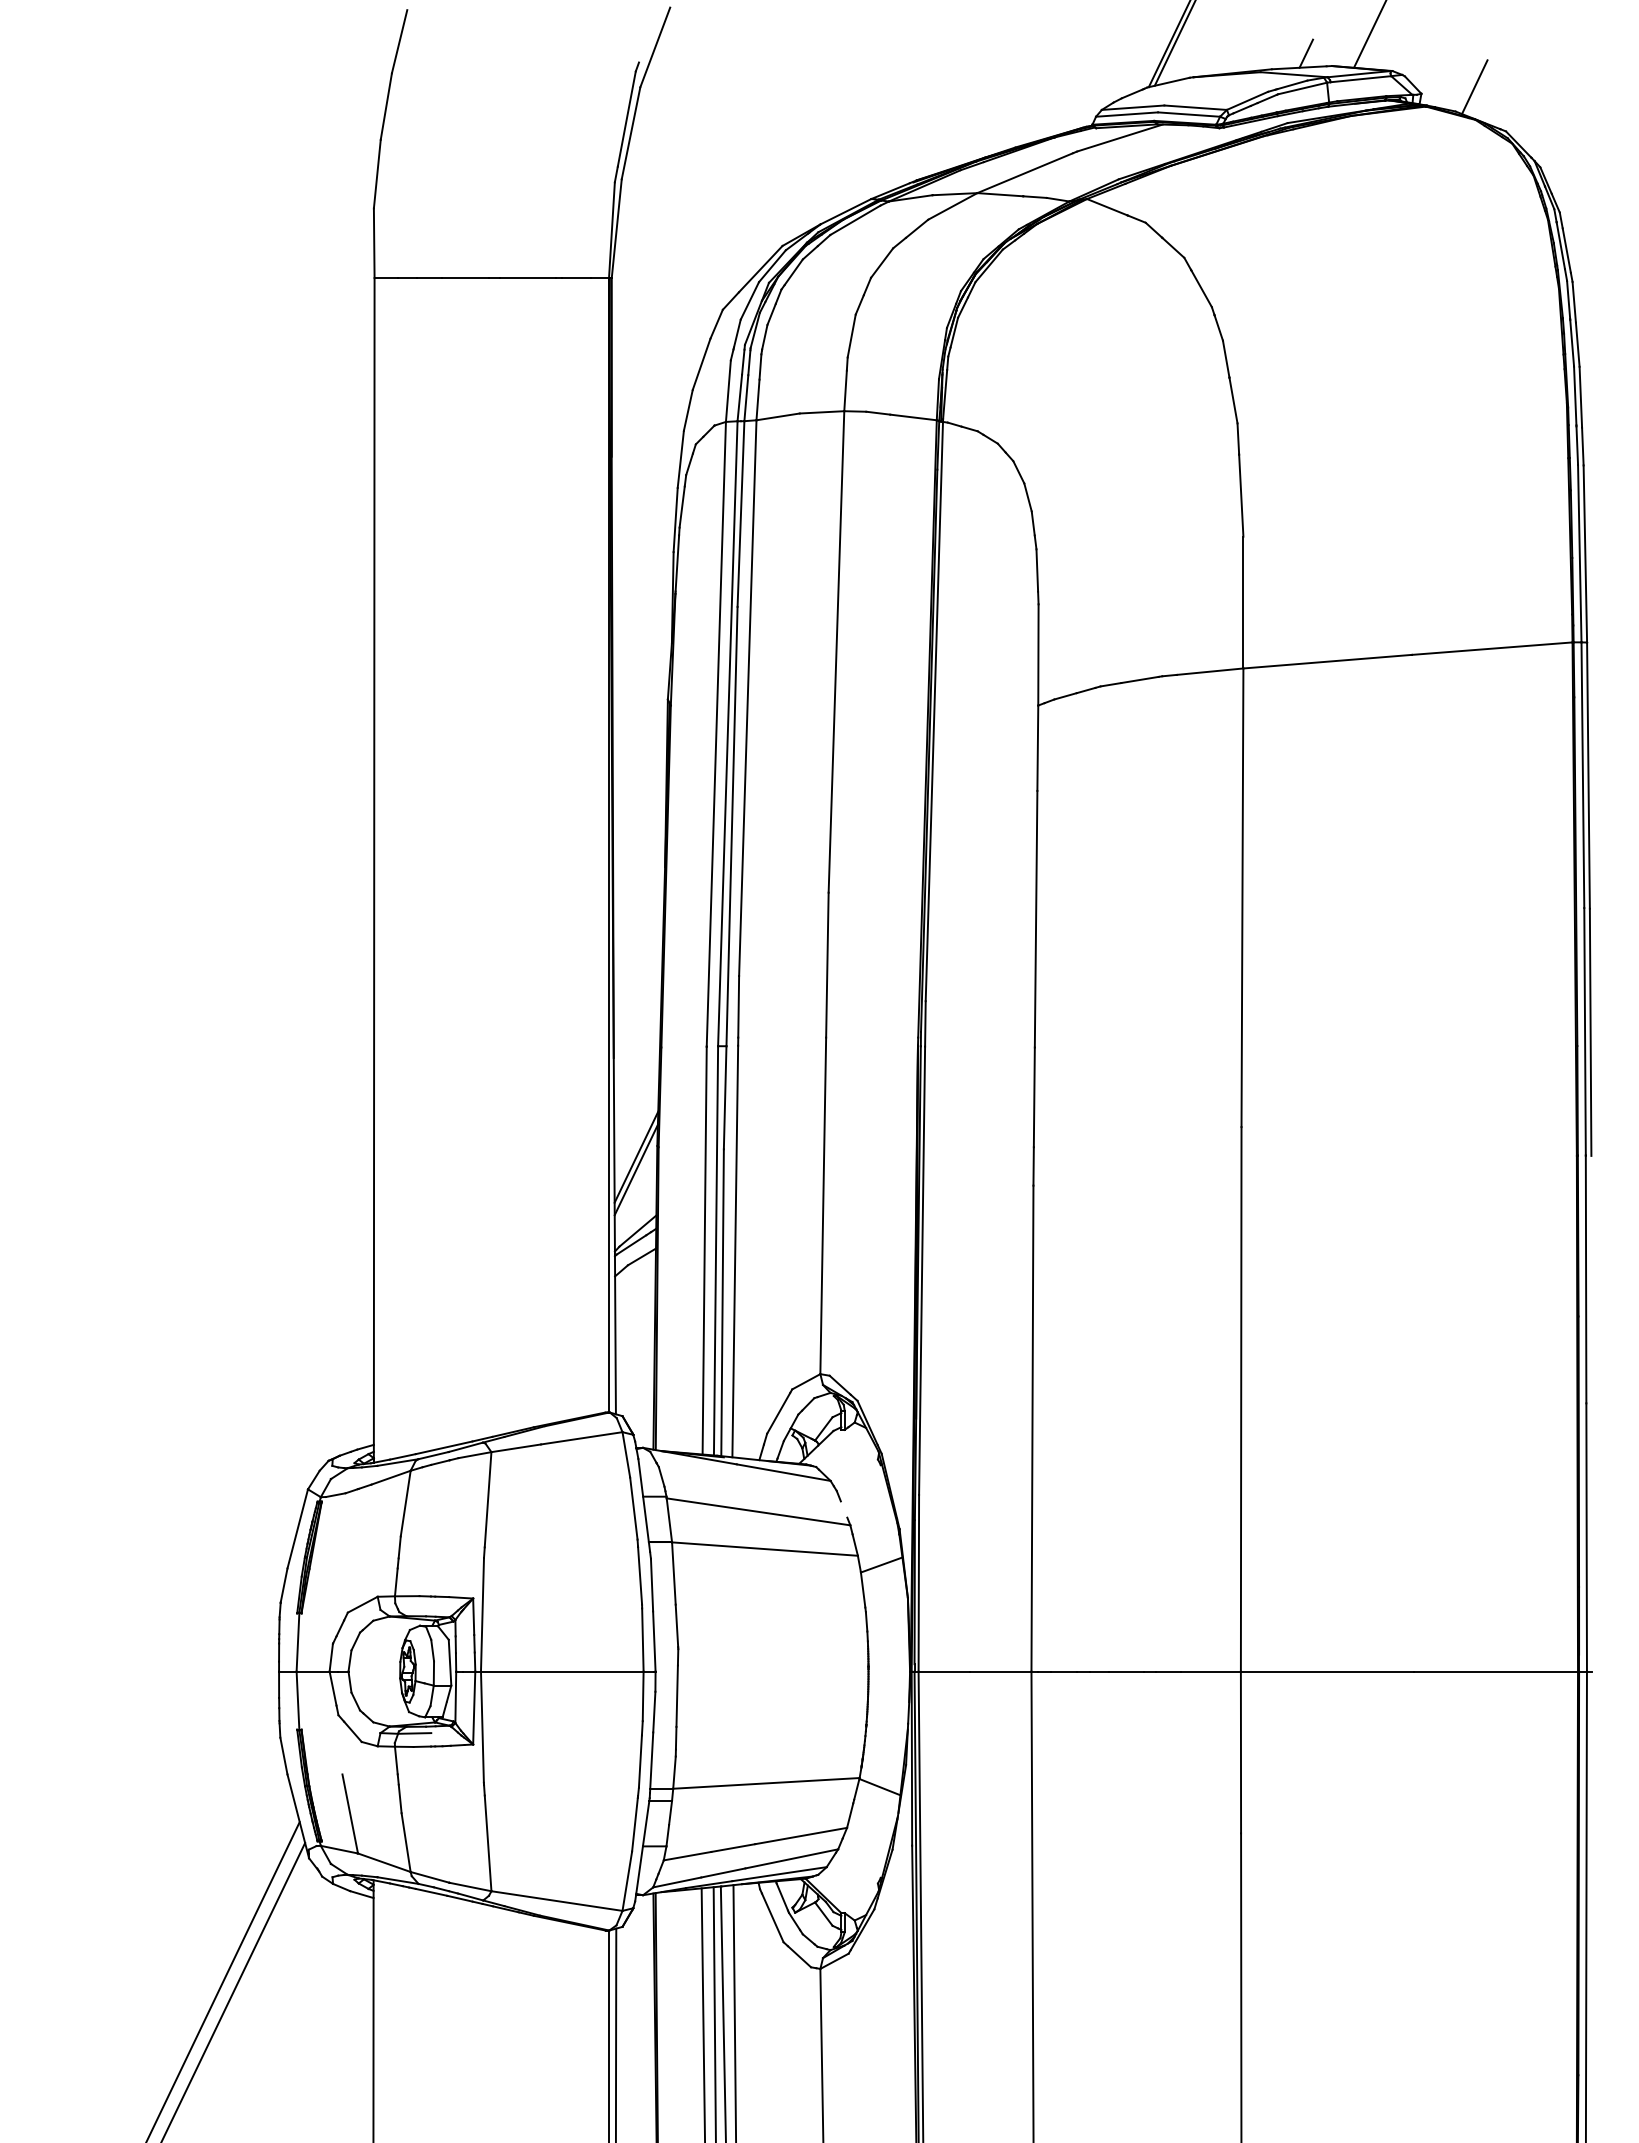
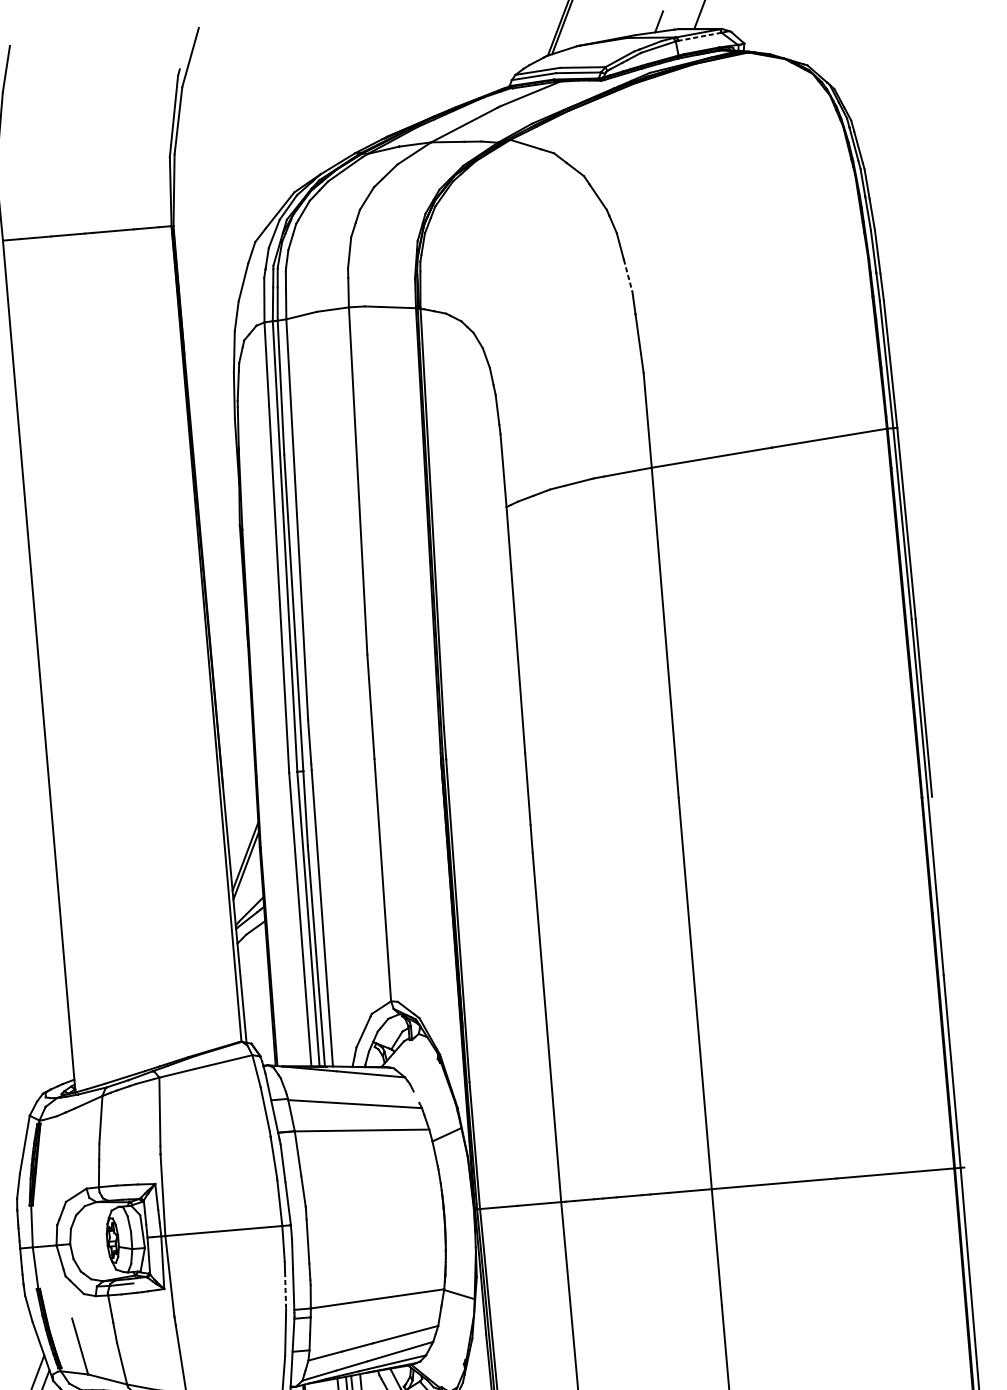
line: (1360, 79) -> (699, 37), solid -> dashed
line: (1474, 87) -> (782, 35), removed
line: (1233, 401) -> (628, 276), solid -> dashed
line: (640, 1762) -> (285, 1291), solid -> dashed

